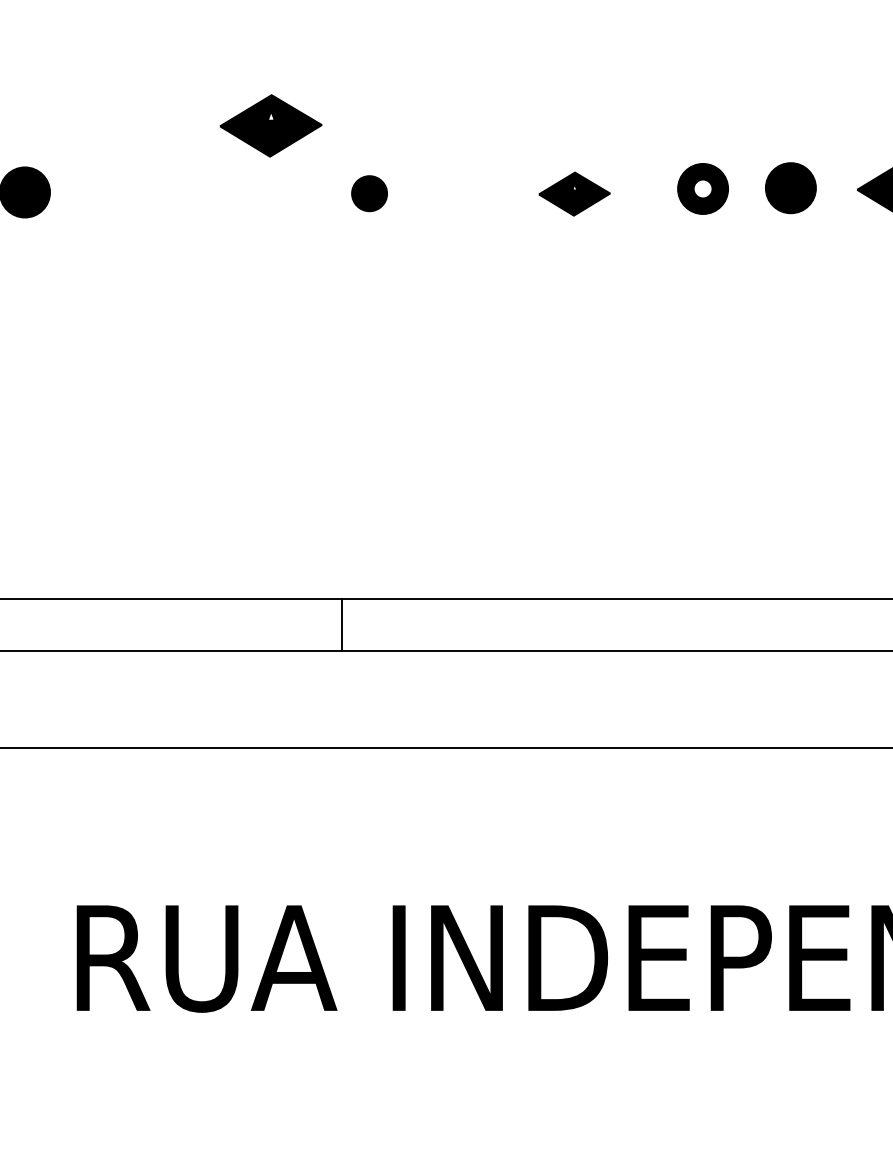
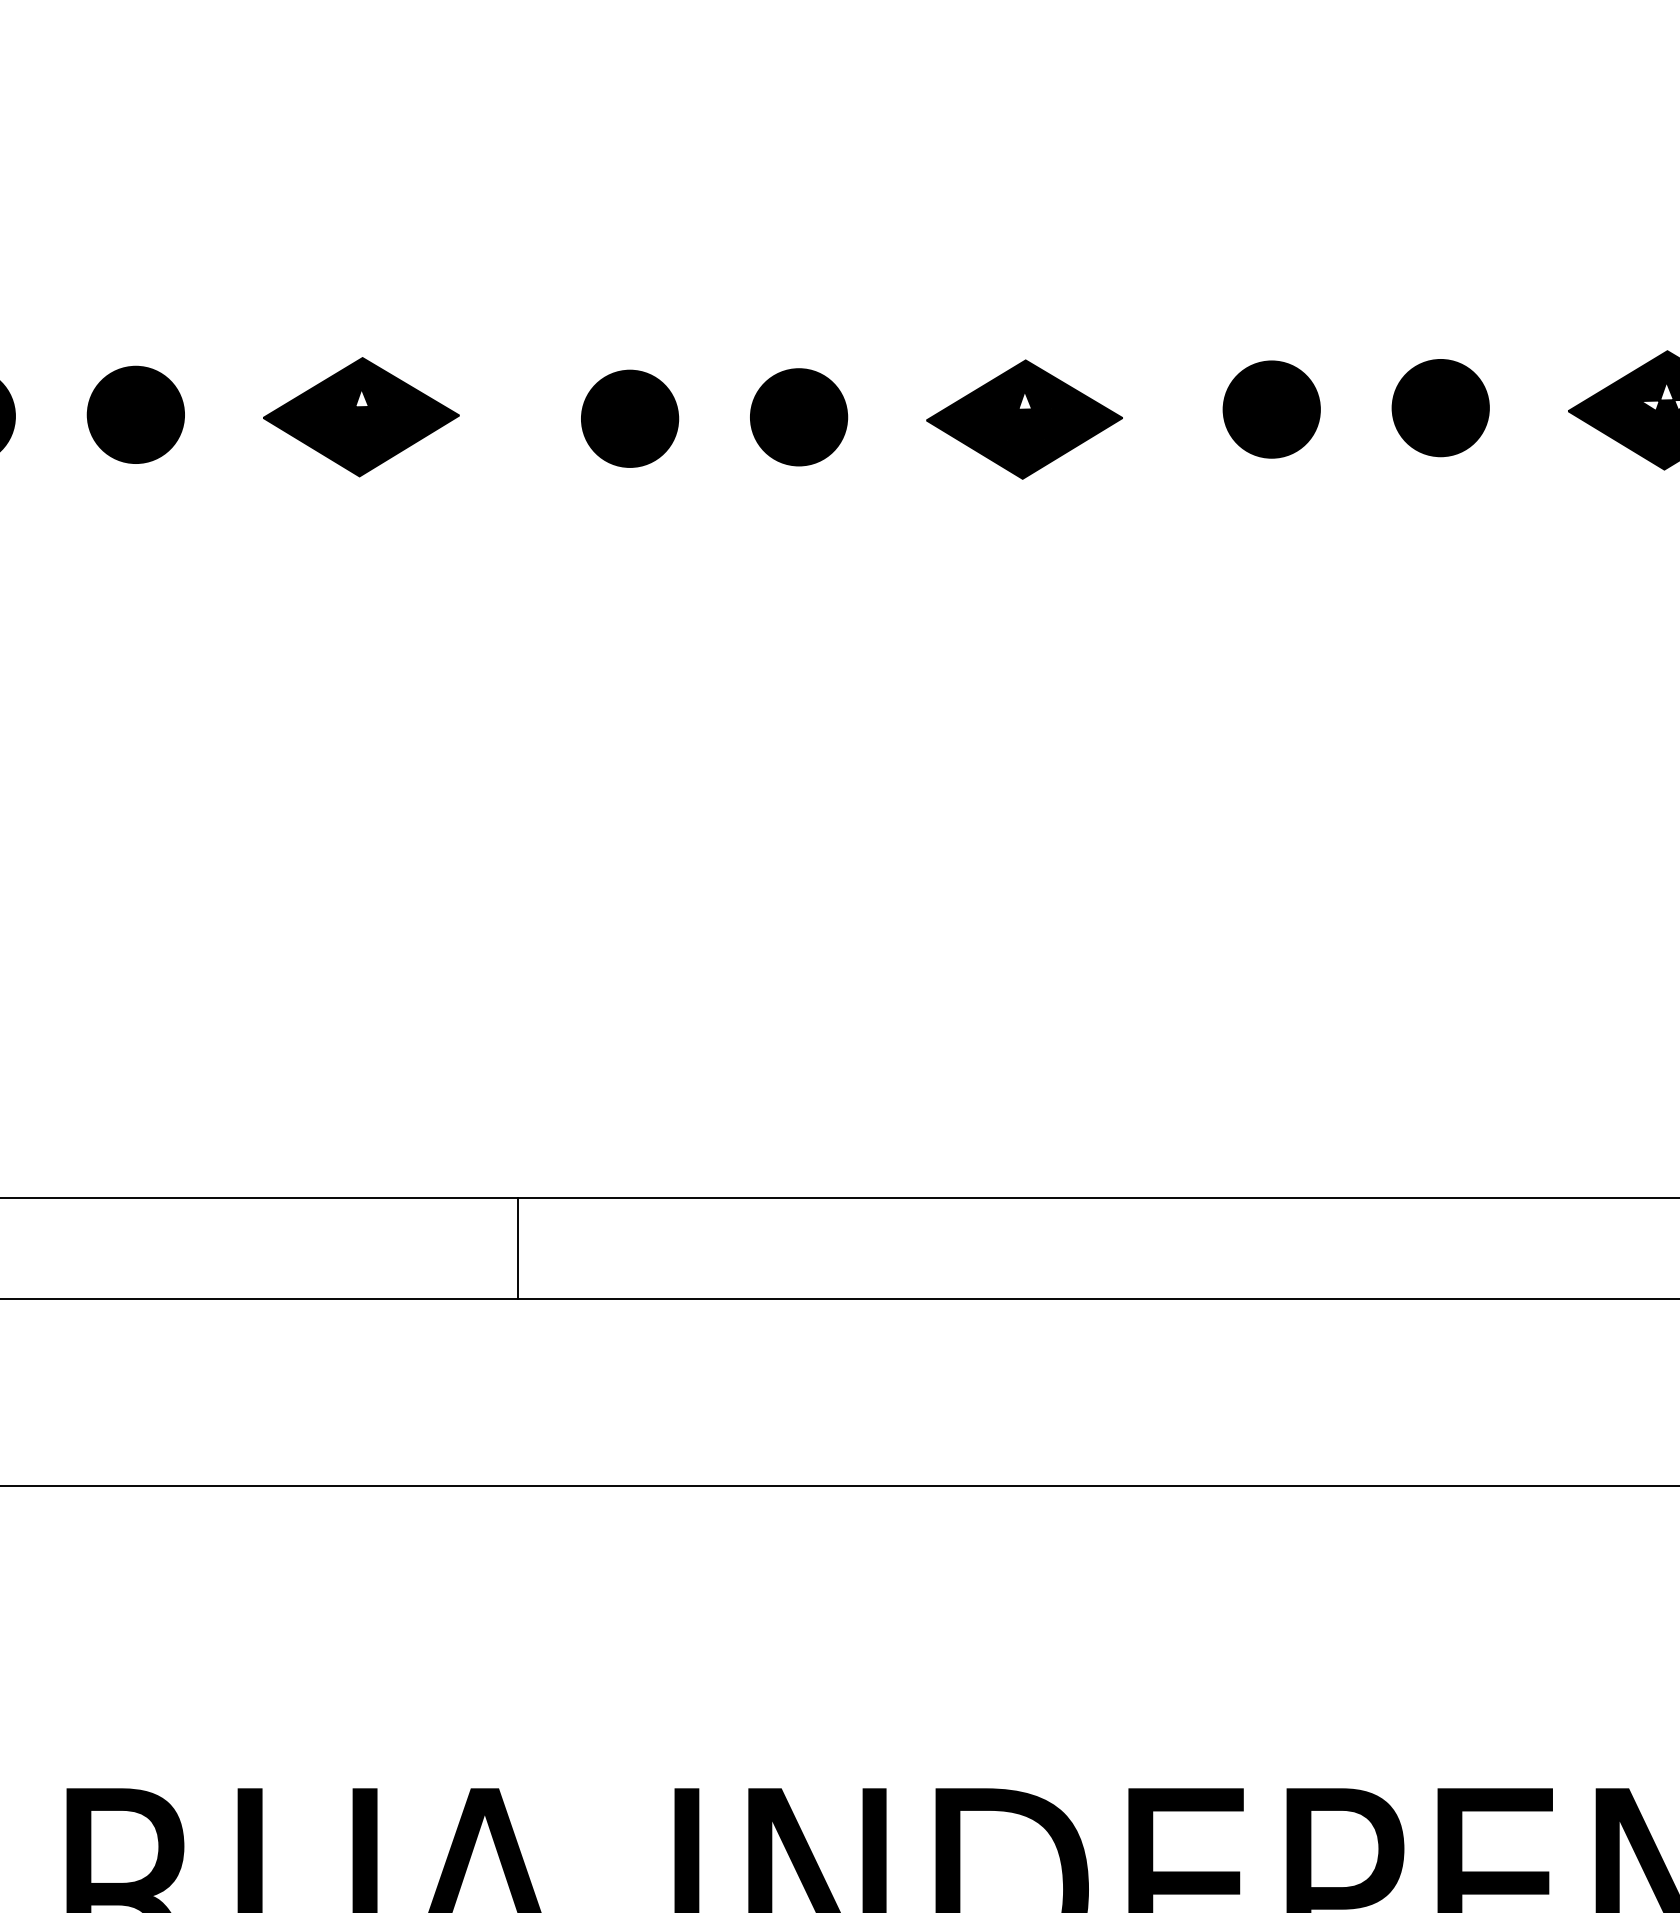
part: (270, 125) -> (360, 416), moved
fill: (702, 188) -> (1270, 408), added
part: (112, 191) -> (135, 414), added
part: (457, 192) -> (799, 416), added
part: (369, 193) -> (629, 418), size x1.43
part: (574, 193) -> (1024, 418), size x1.43
line: (341, 624) -> (518, 1247), moved

